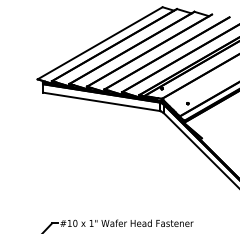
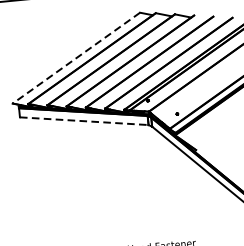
line: (99, 43) -> (75, 58), solid -> dashed
line: (102, 101) -> (85, 120), solid -> dashed

